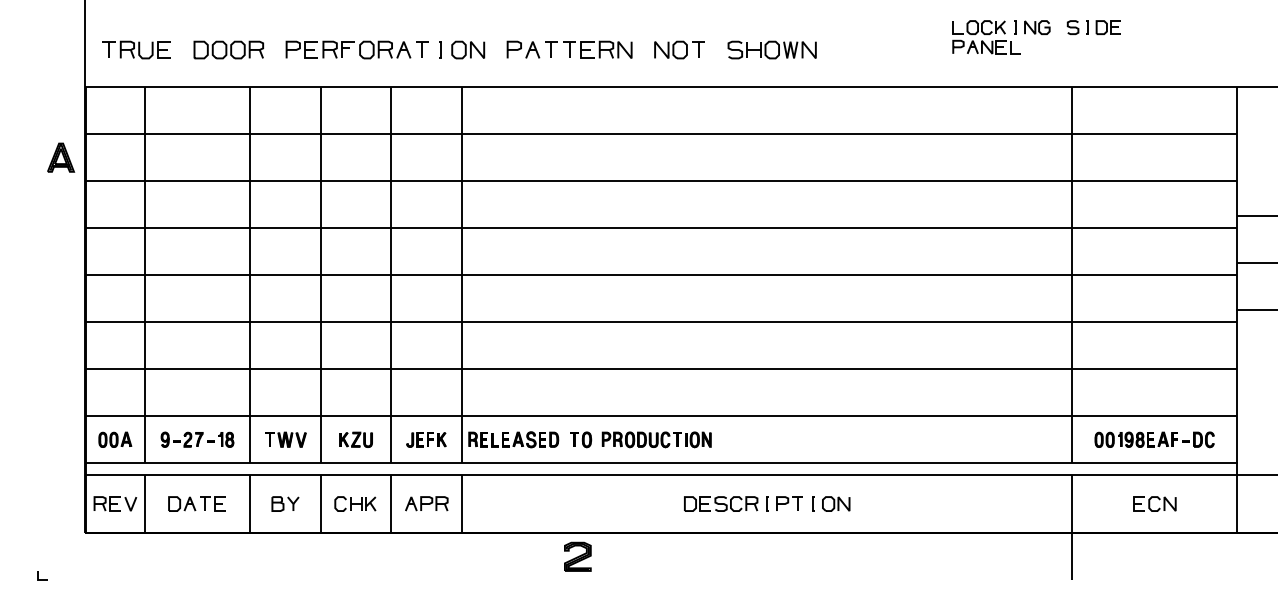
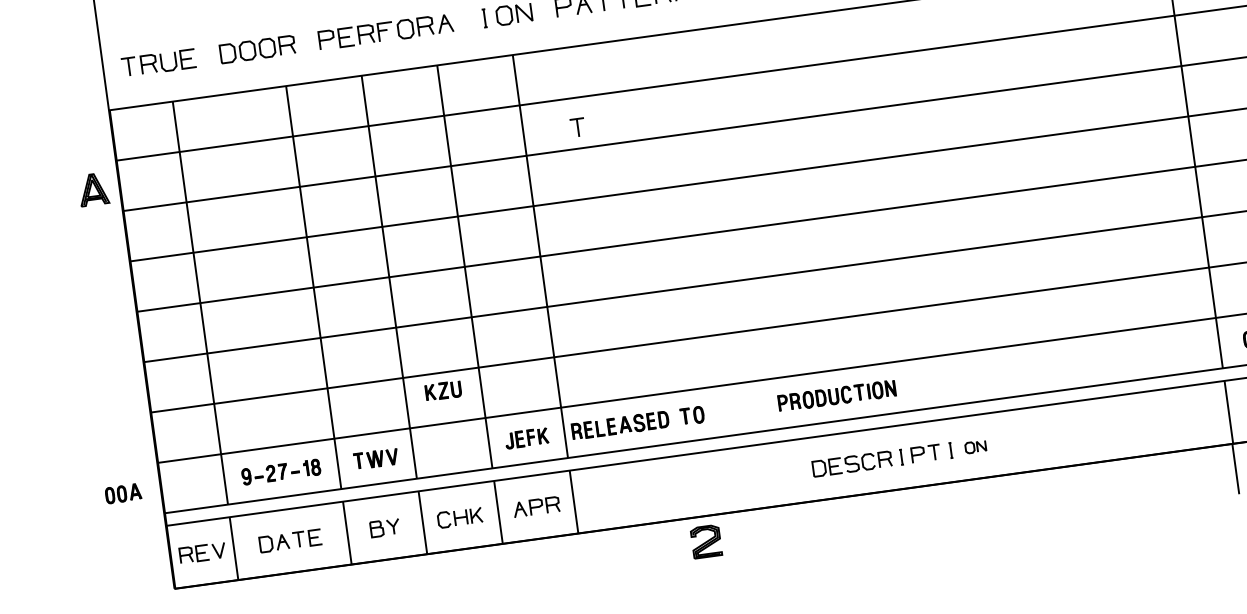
part: (422, 49) -> (578, 127), moved
part: (115, 439) -> (123, 493), moved
part: (355, 439) -> (442, 390), moved
part: (656, 439) -> (836, 395), moved
part: (836, 503) -> (975, 446), size x0.7

